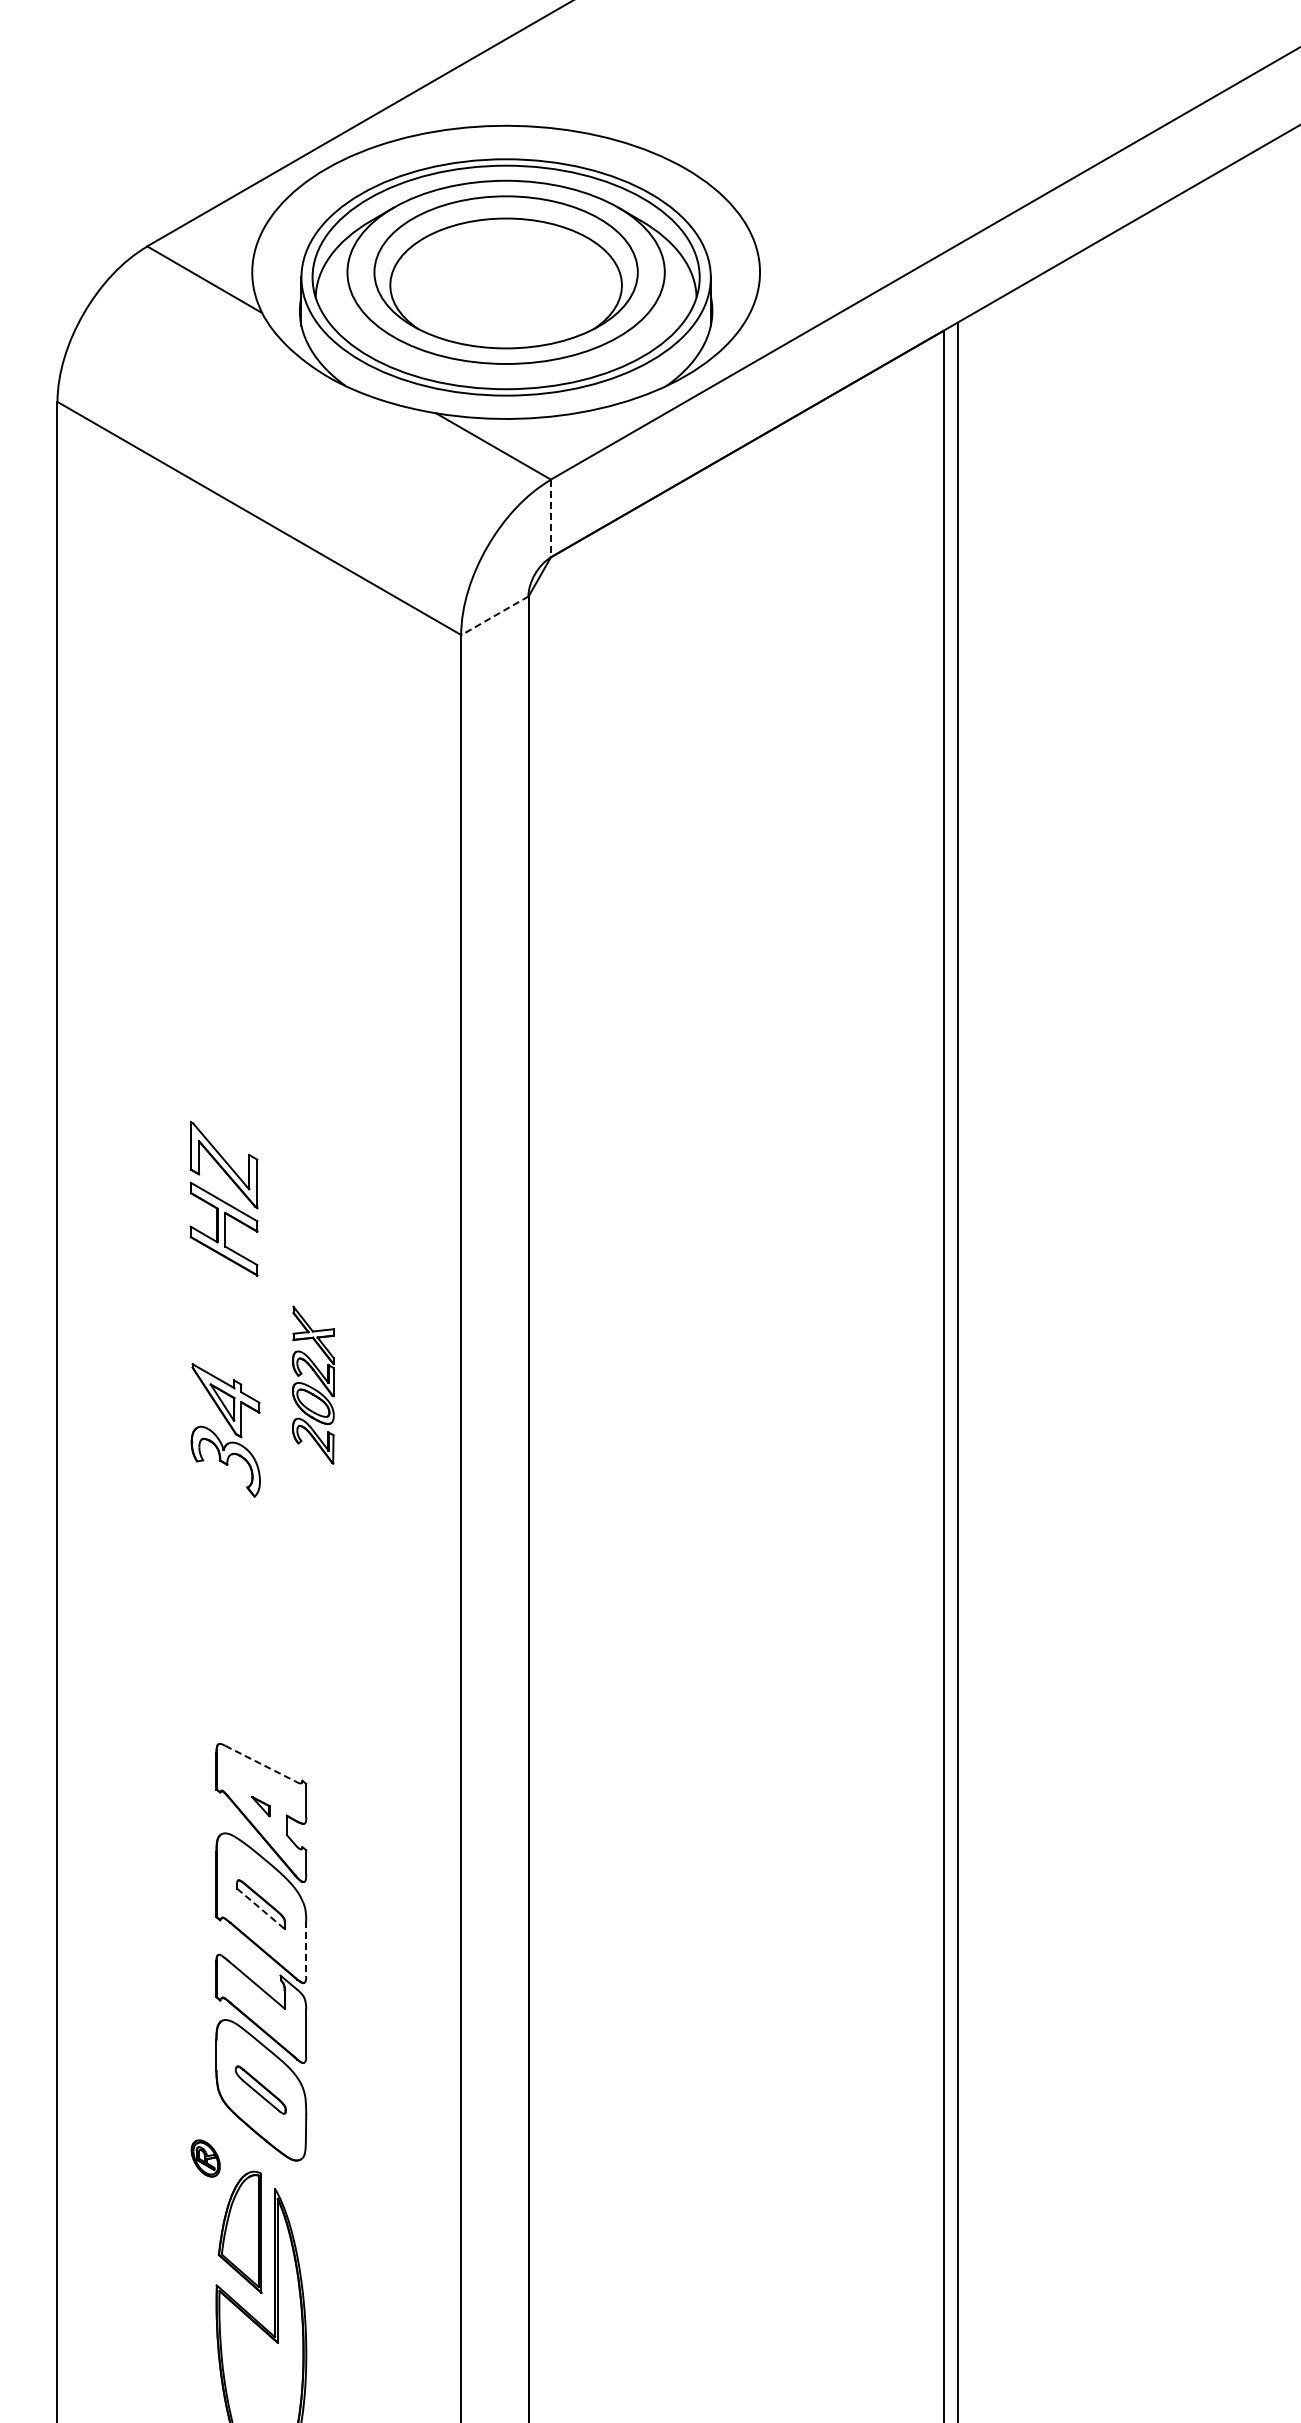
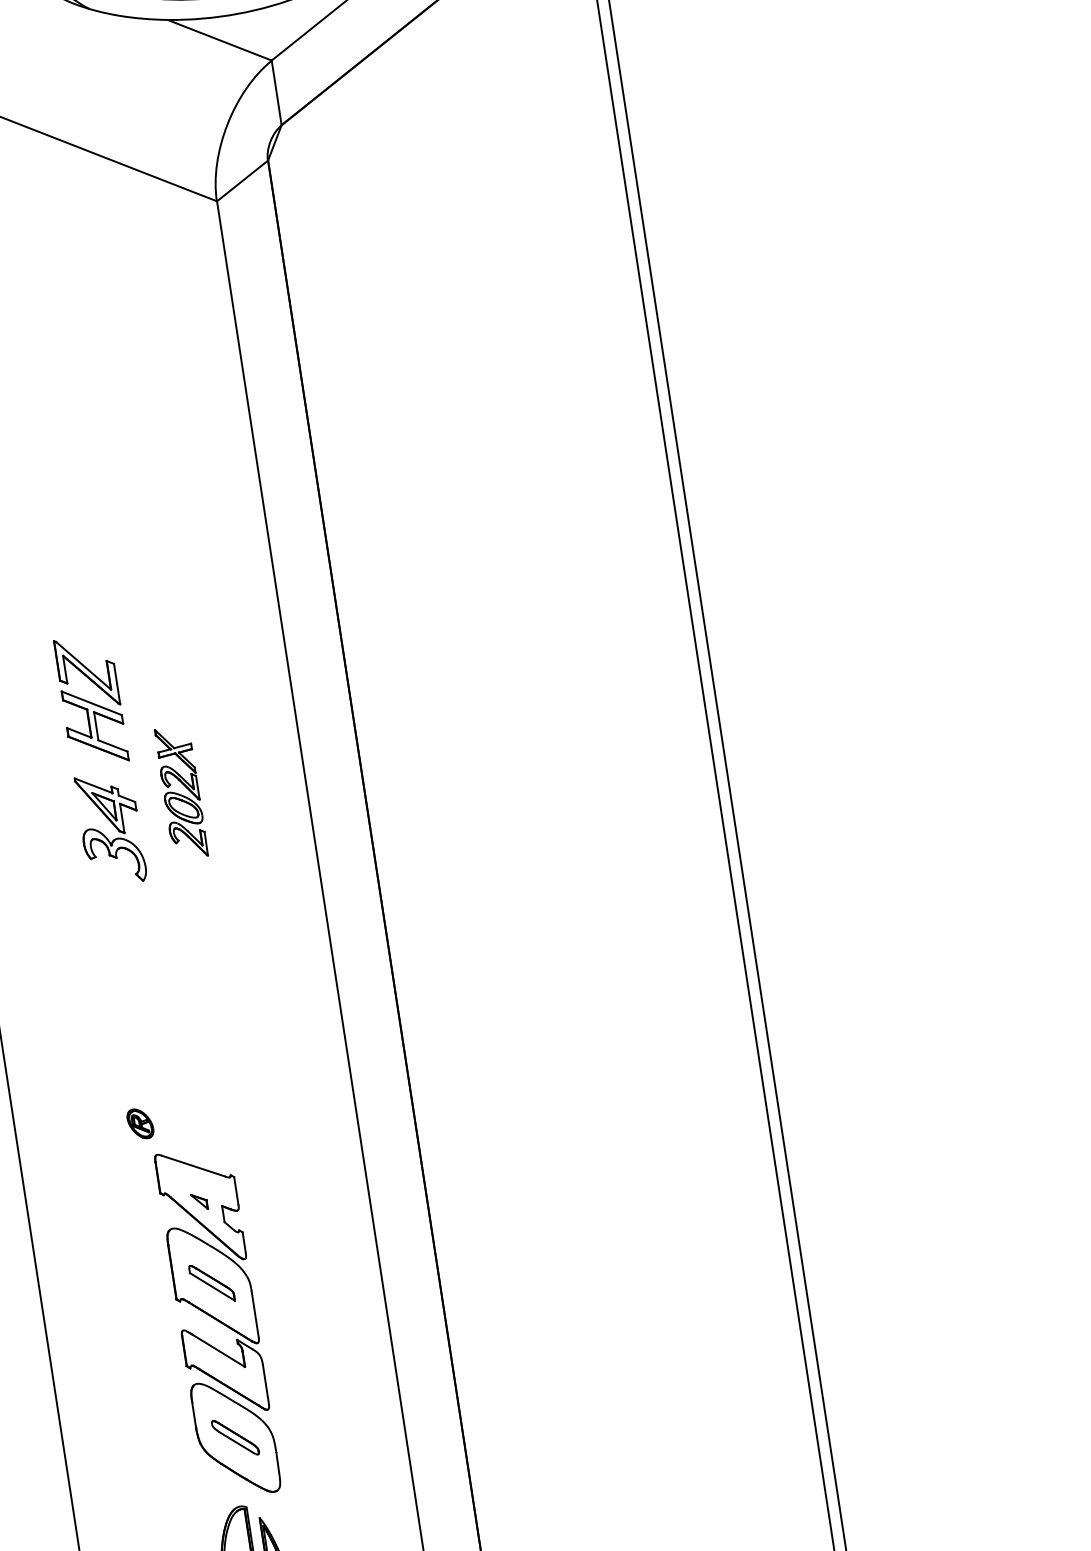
line: (550, 518) -> (276, 92), dashed -> solid
line: (495, 615) -> (242, 180), dashed -> solid
part: (313, 1384) -> (181, 792), moved
part: (225, 1430) -> (110, 829), moved
line: (260, 1763) -> (193, 1165), dashed -> solid
line: (261, 1909) -> (212, 1287), dashed -> solid
line: (306, 1949) -> (255, 1314), dashed -> solid
part: (205, 2158) -> (140, 1123), moved

